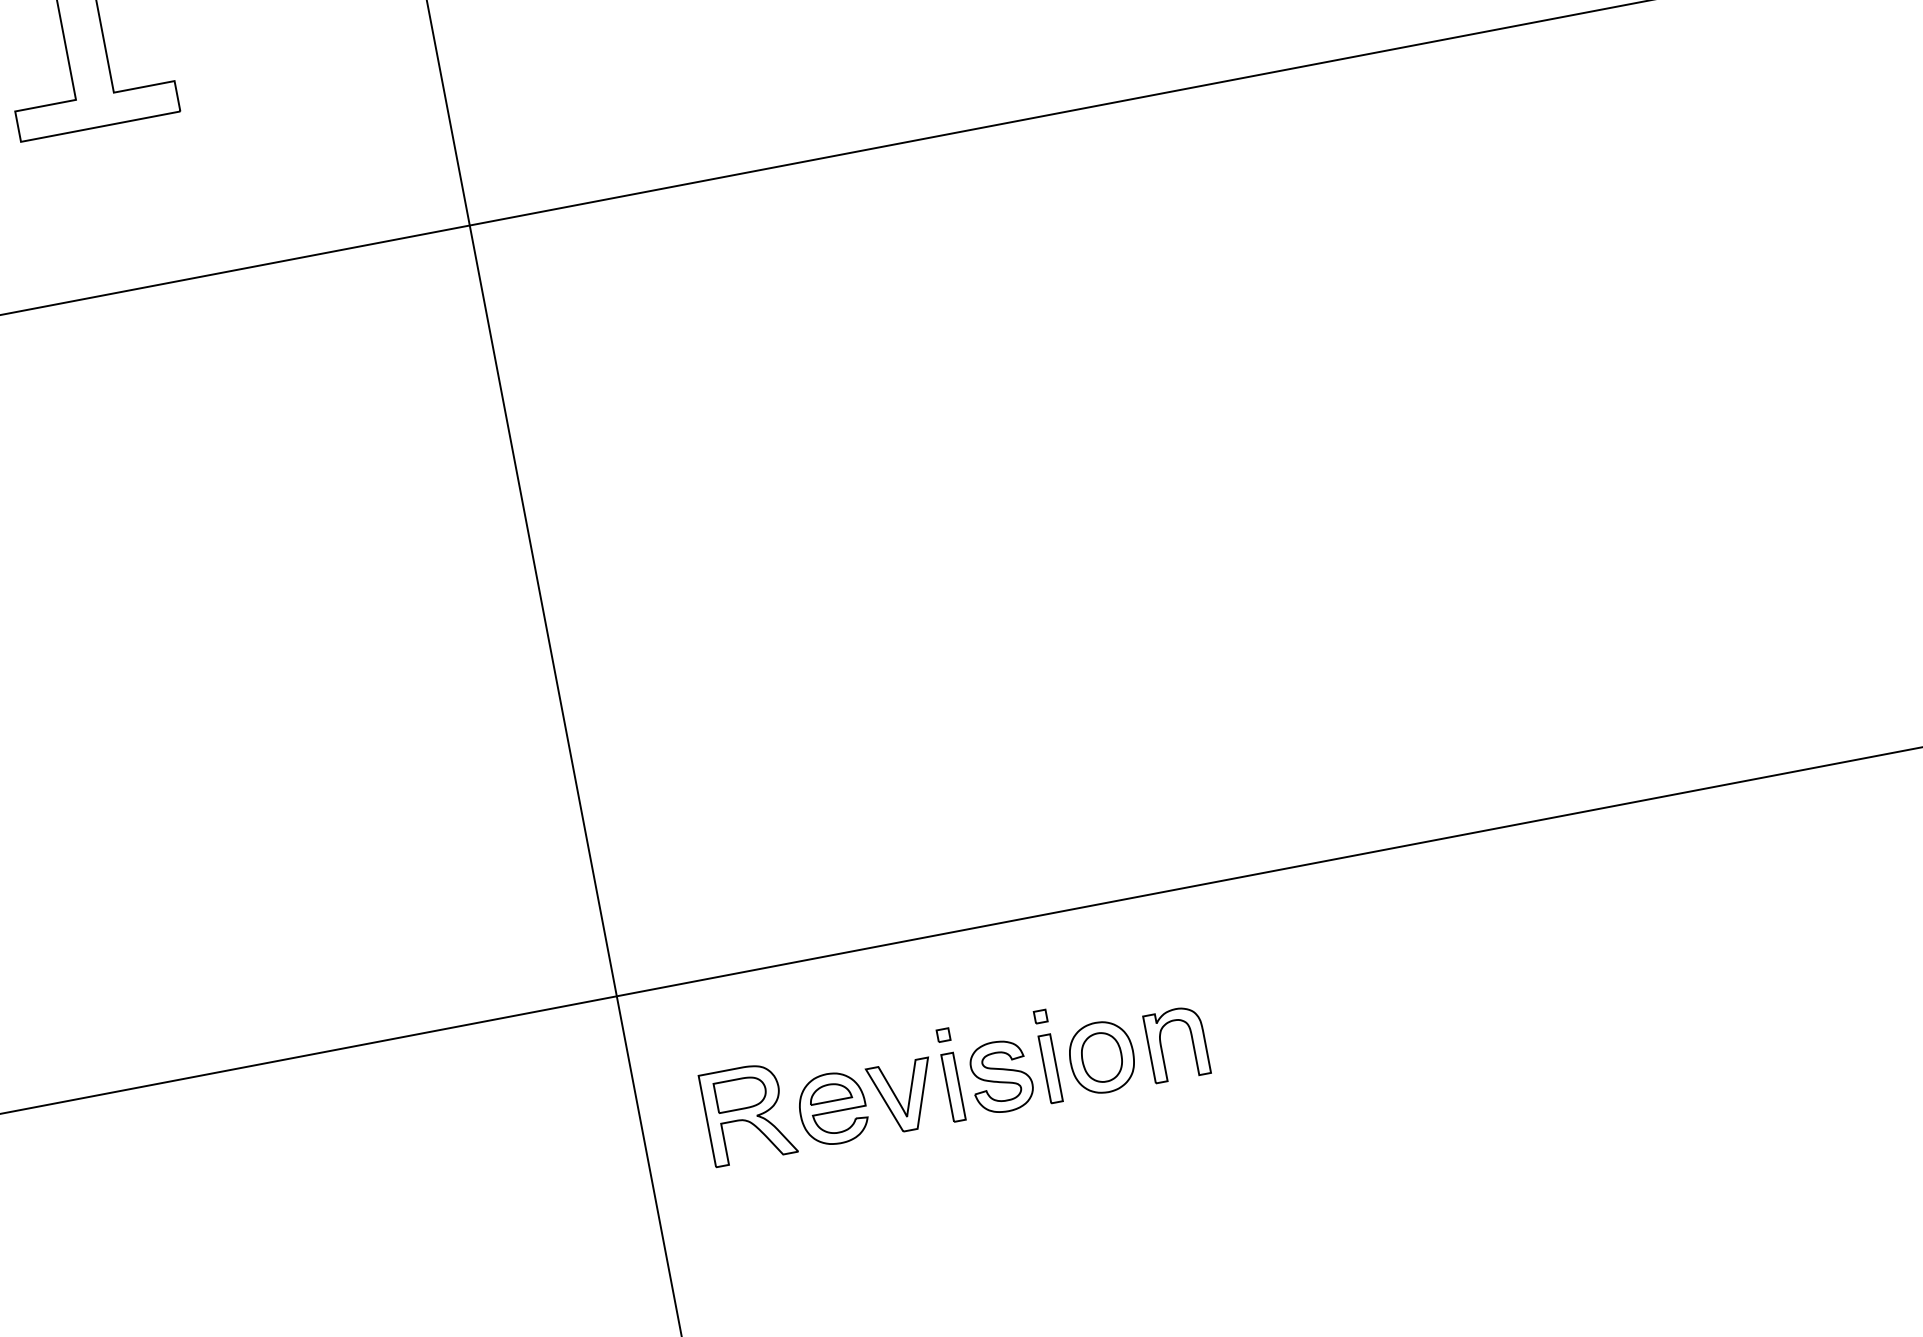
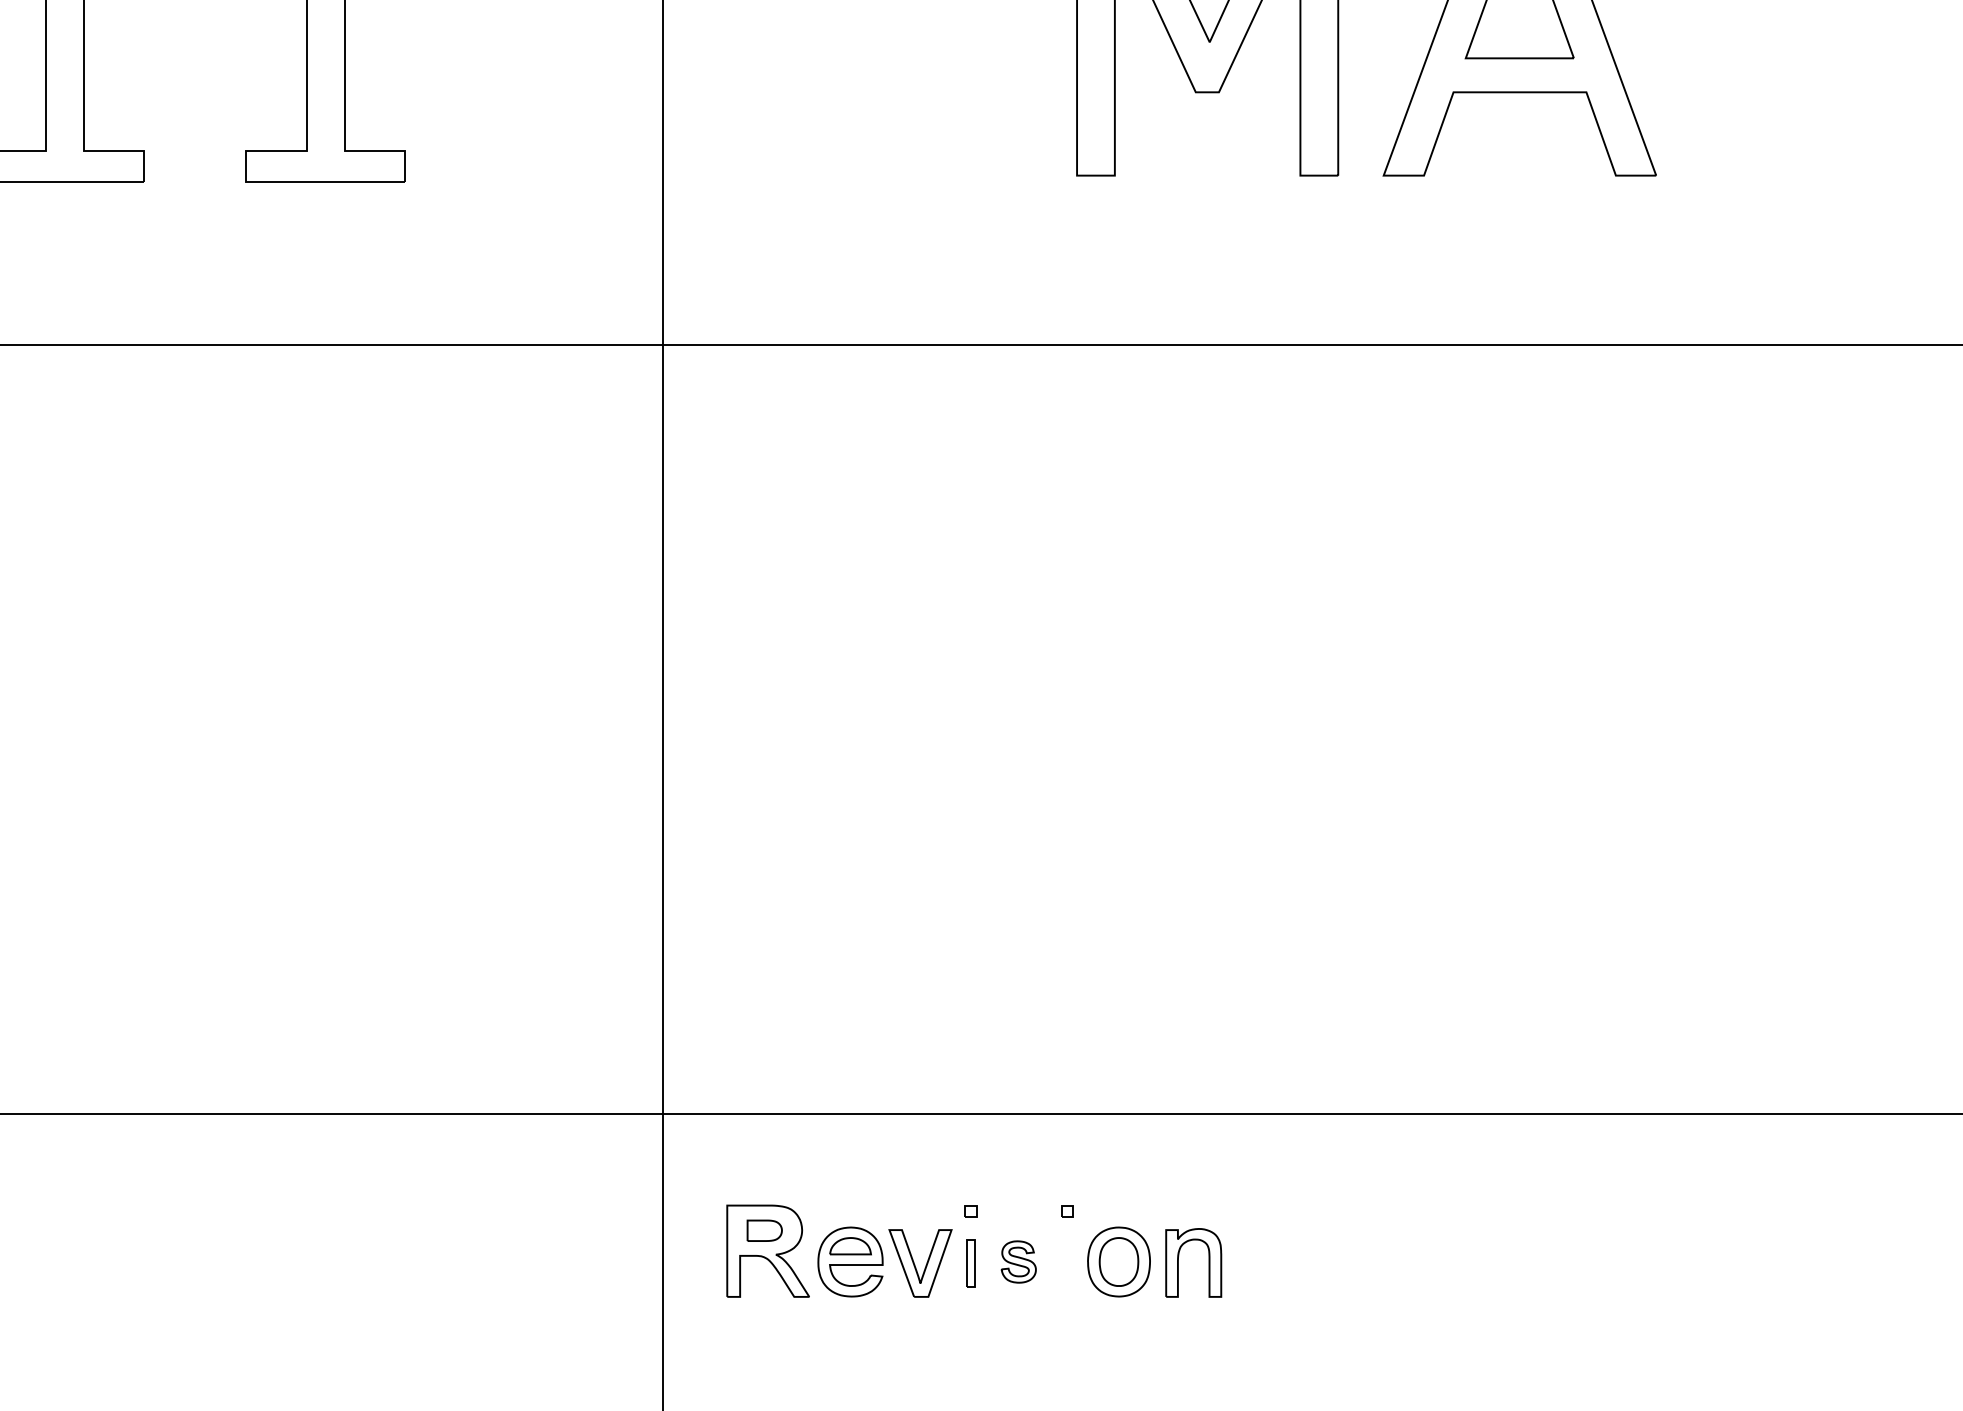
part: (1050, 1068) -> (1067, 1263), removed
part: (1001, 1076) -> (1018, 1261), size x0.6
part: (953, 1087) -> (970, 1263), size x0.7
part: (740, 1093) -> (764, 1230), size x0.7

